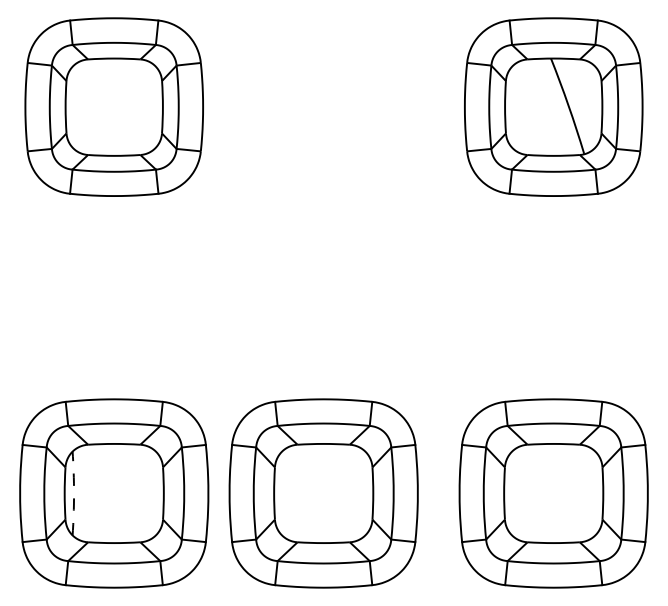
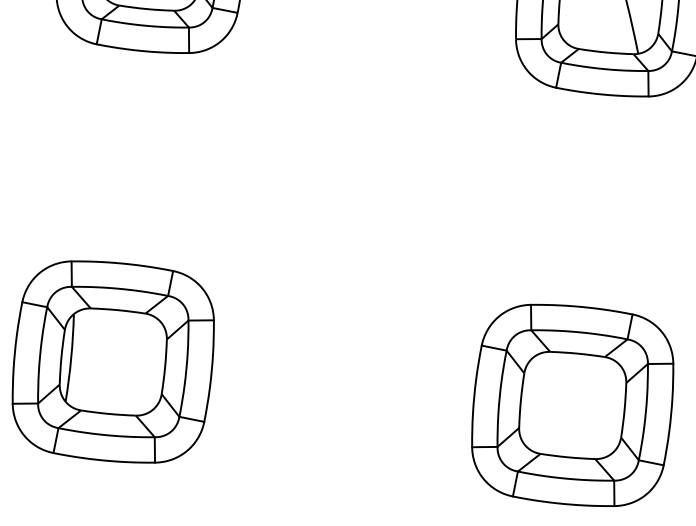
arc: (74, 493) -> (71, 358), dashed -> solid
part: (323, 493) -> (332, 382), removed

